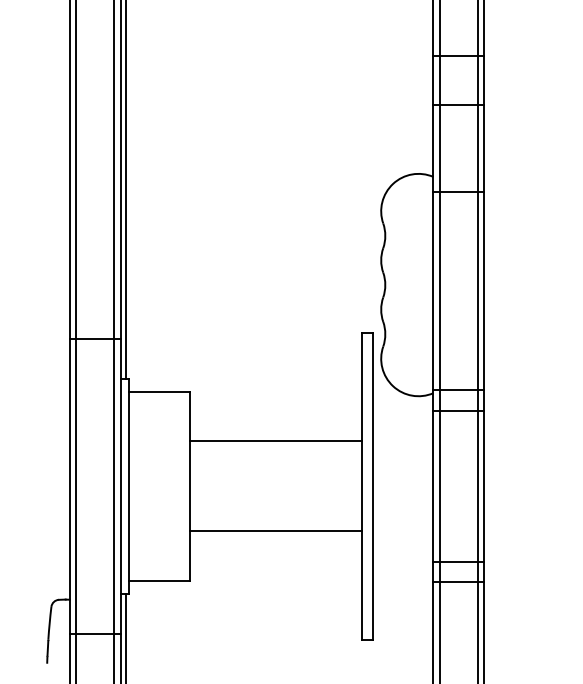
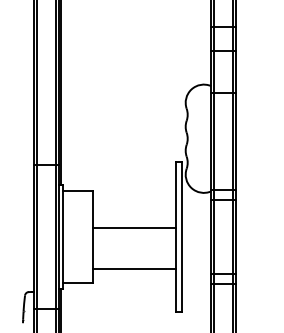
line: (276, 440) -> (134, 227), moved
line: (276, 530) -> (134, 268), moved

